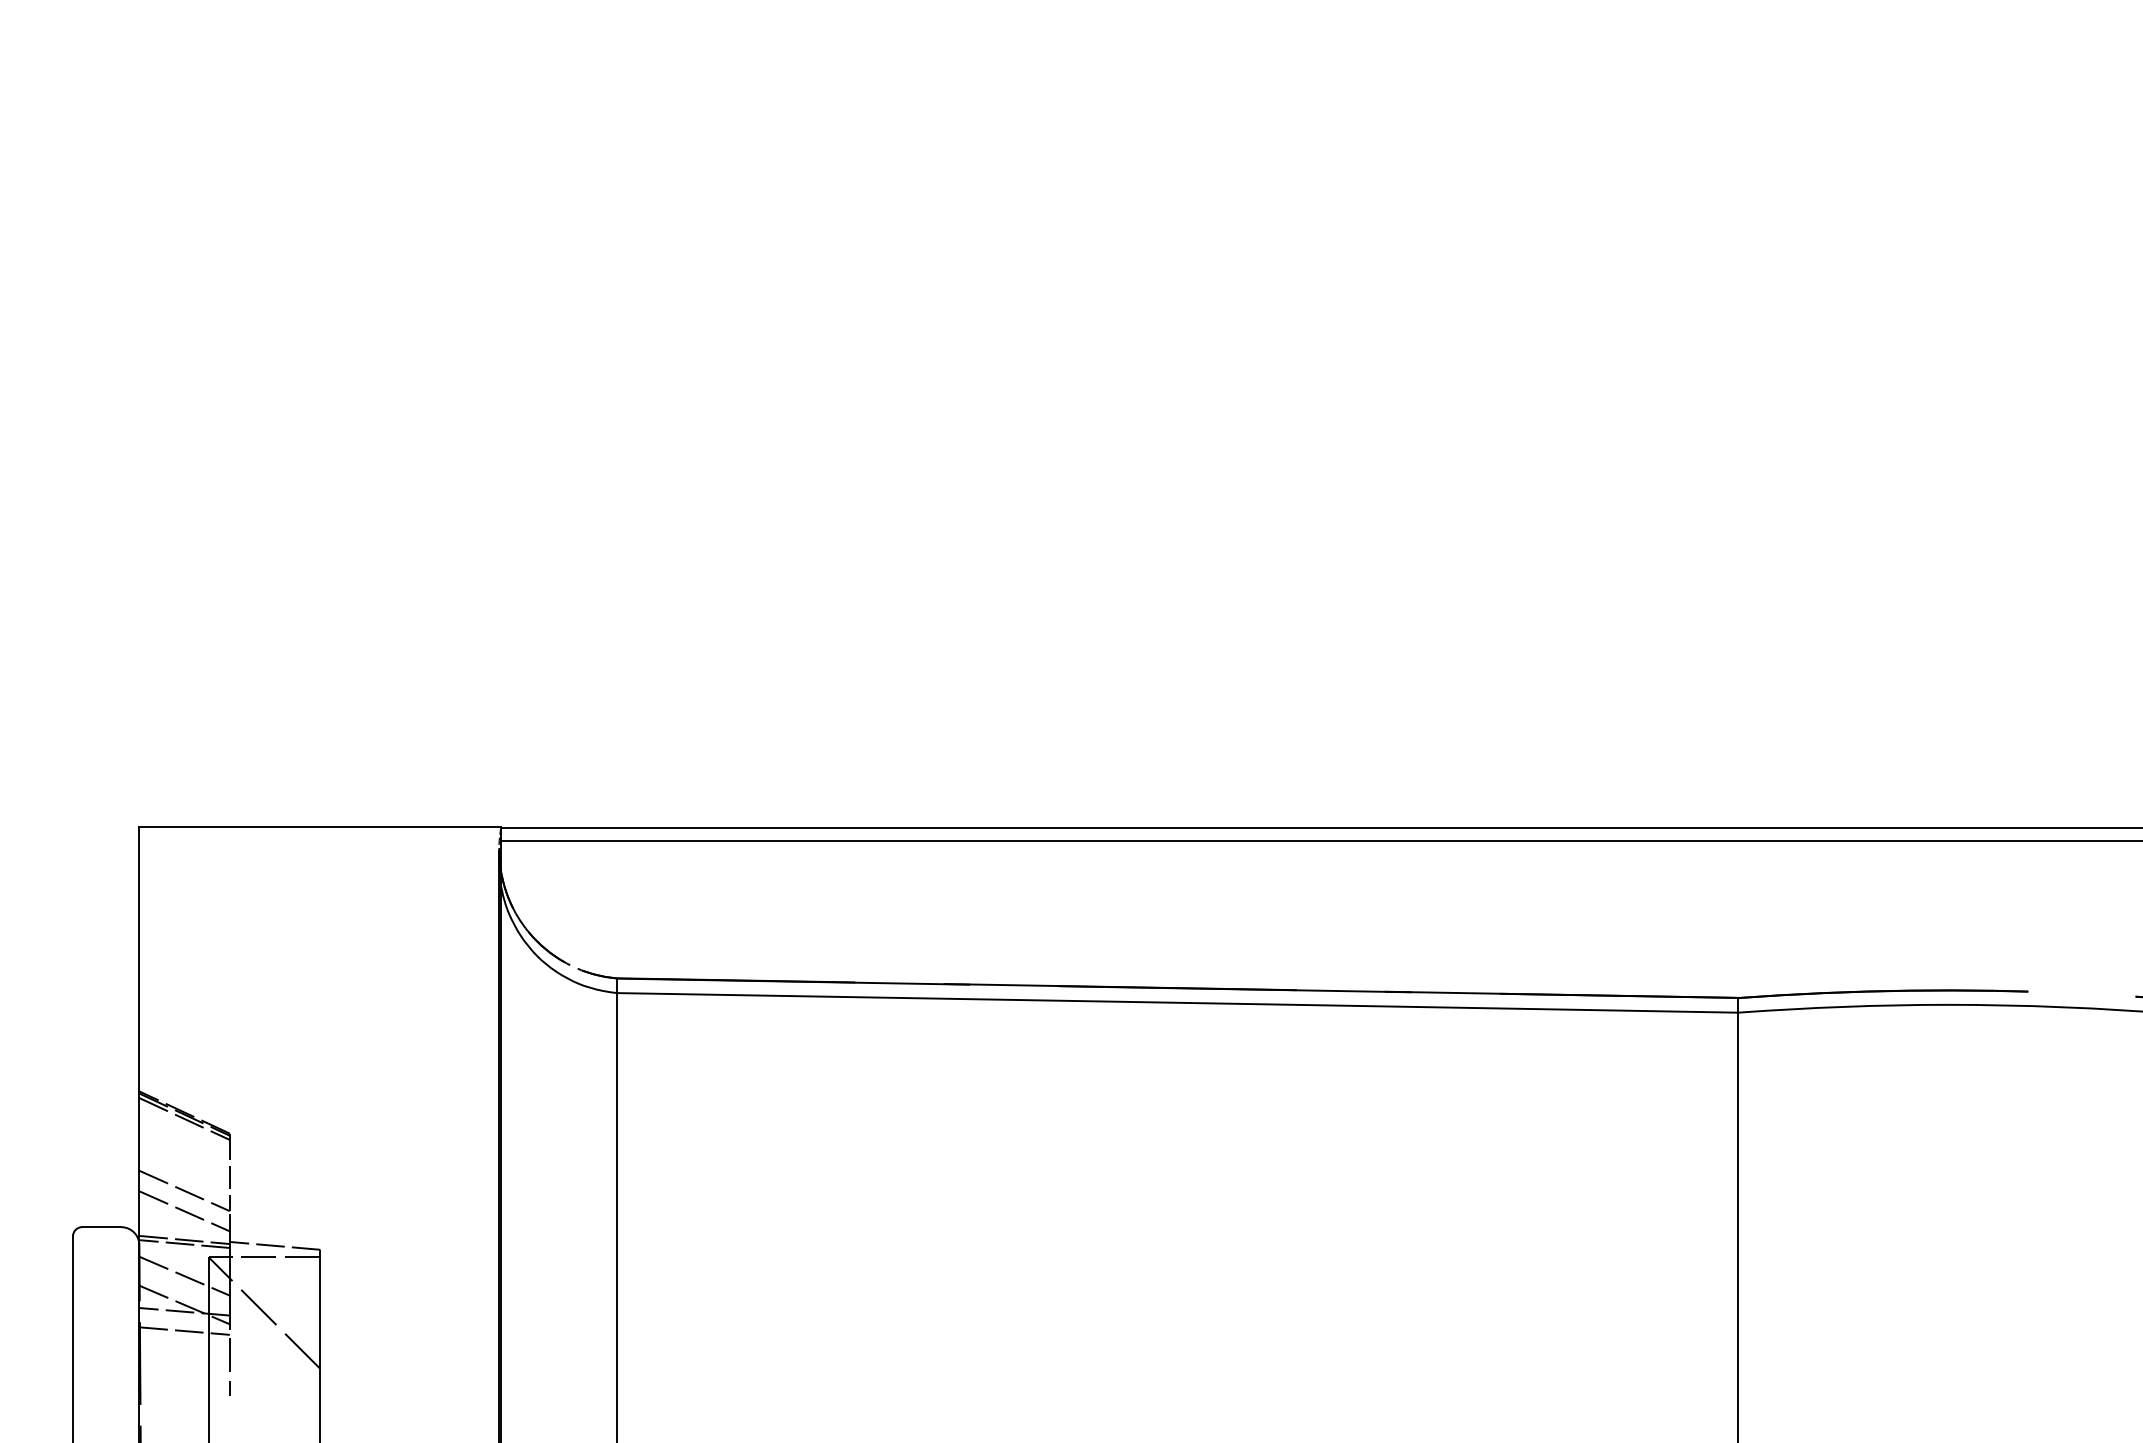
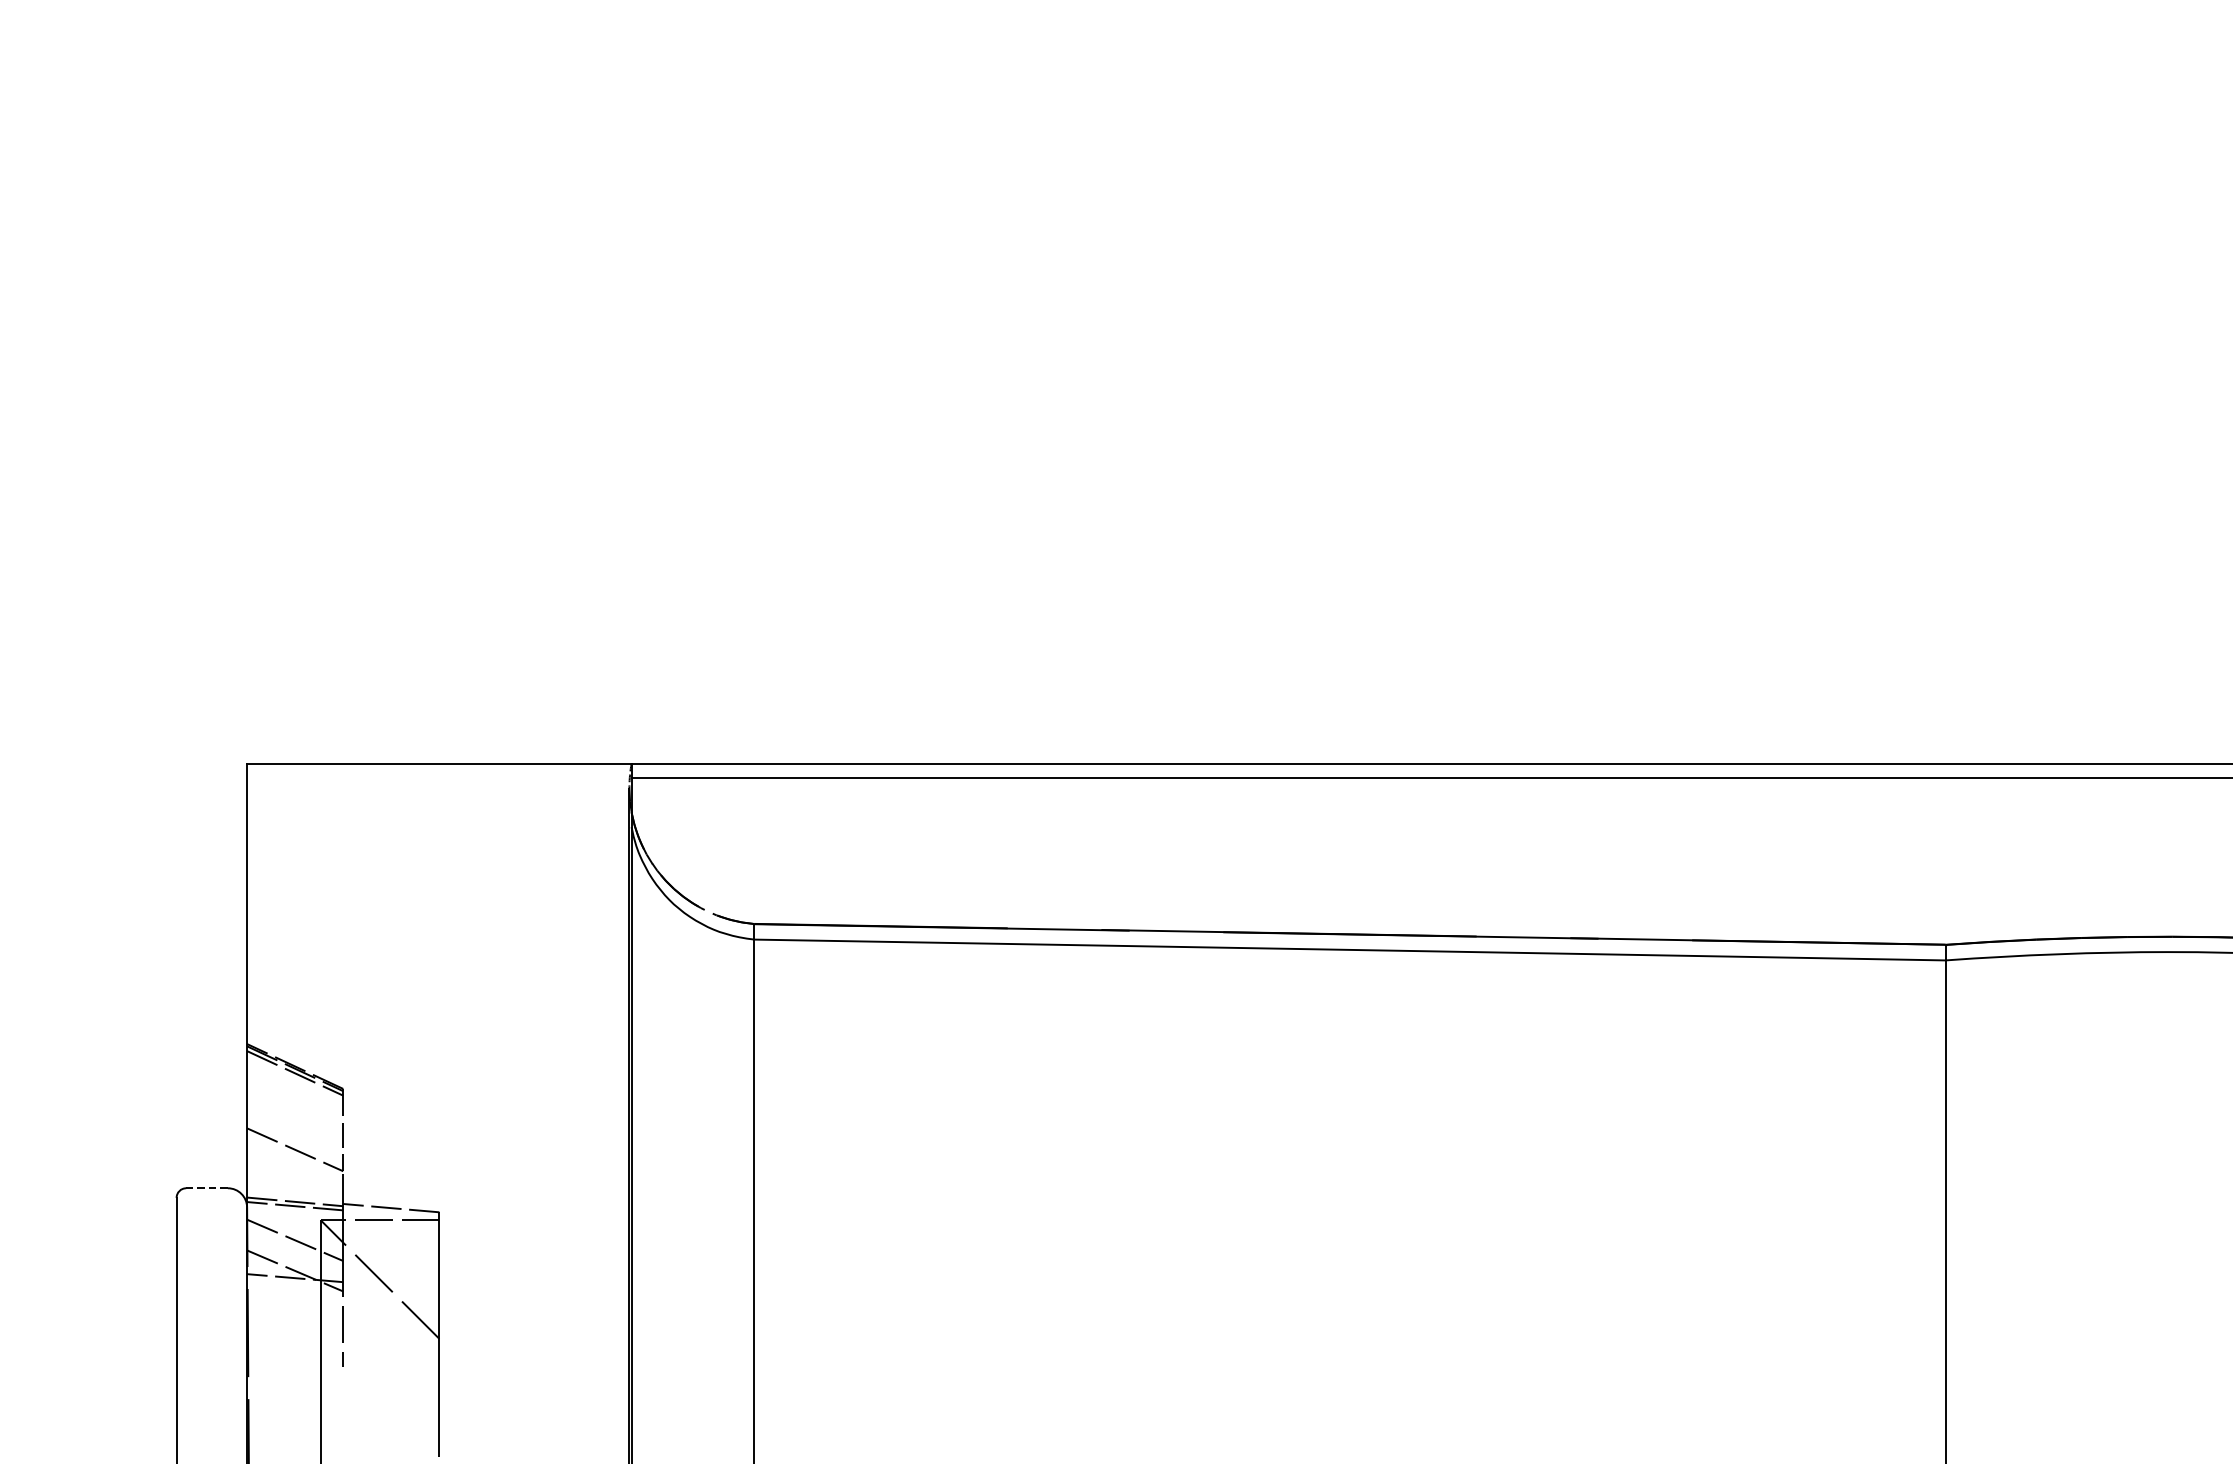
line: (184, 1211) -> (295, 1171), removed
line: (101, 1227) -> (206, 1188), solid -> dashed
line: (184, 1330) -> (295, 1298), removed

